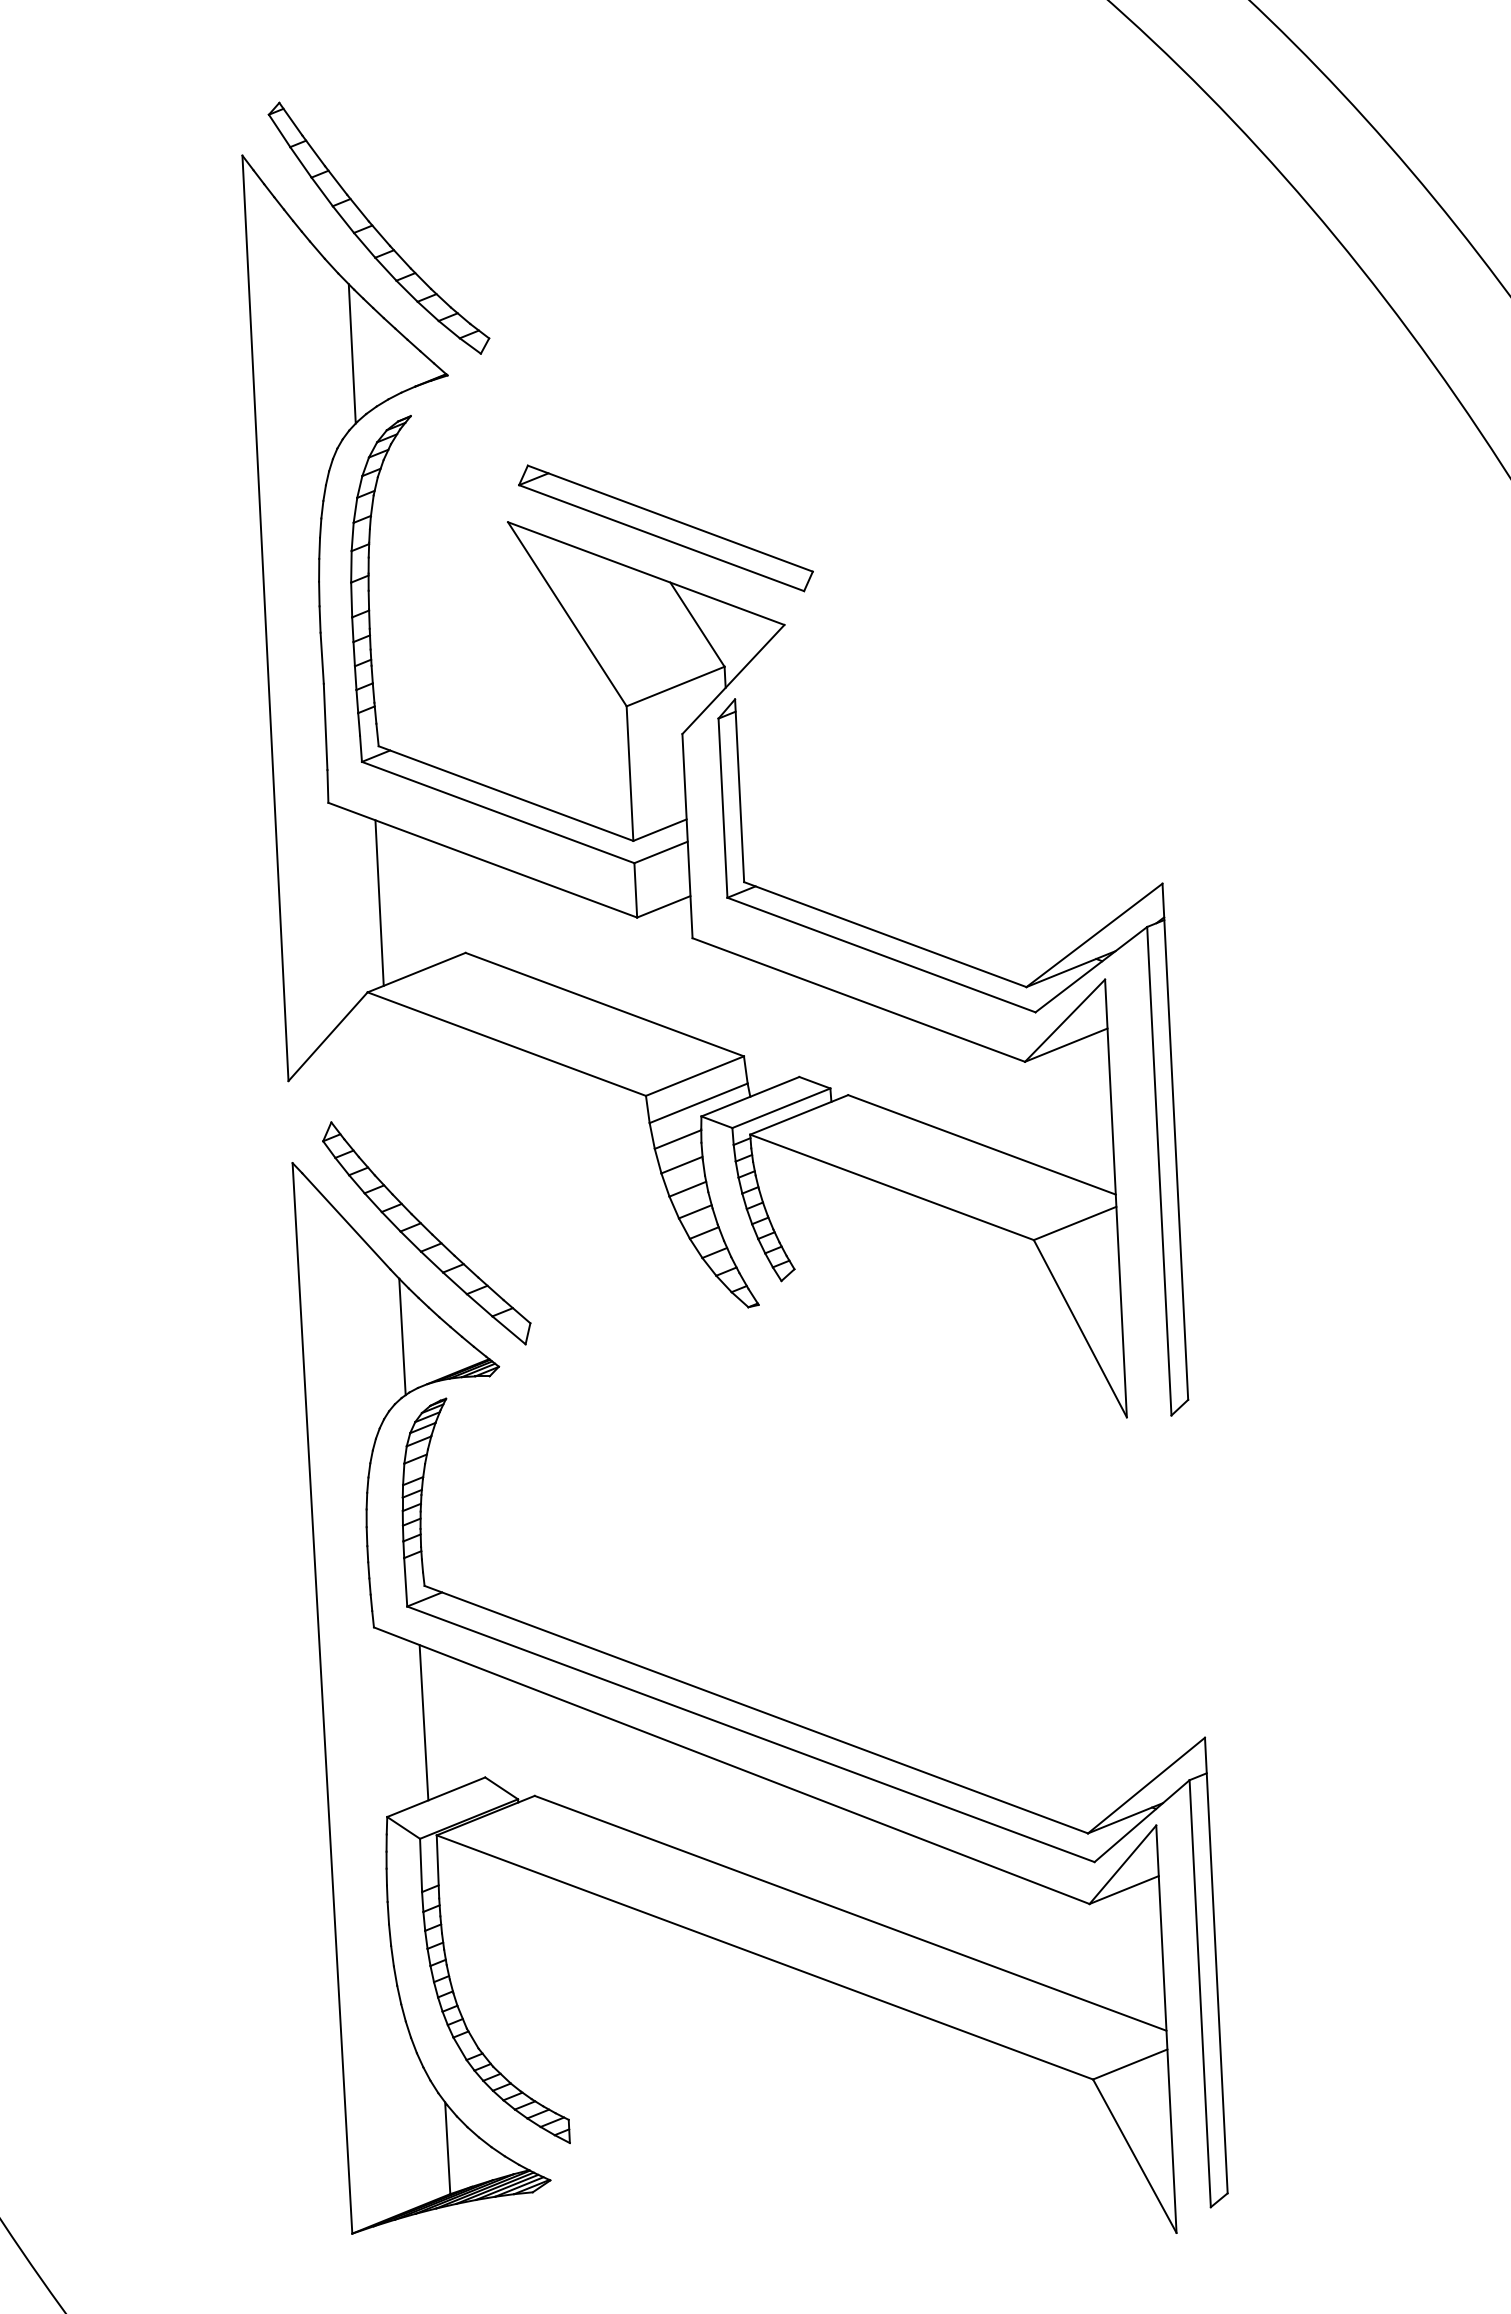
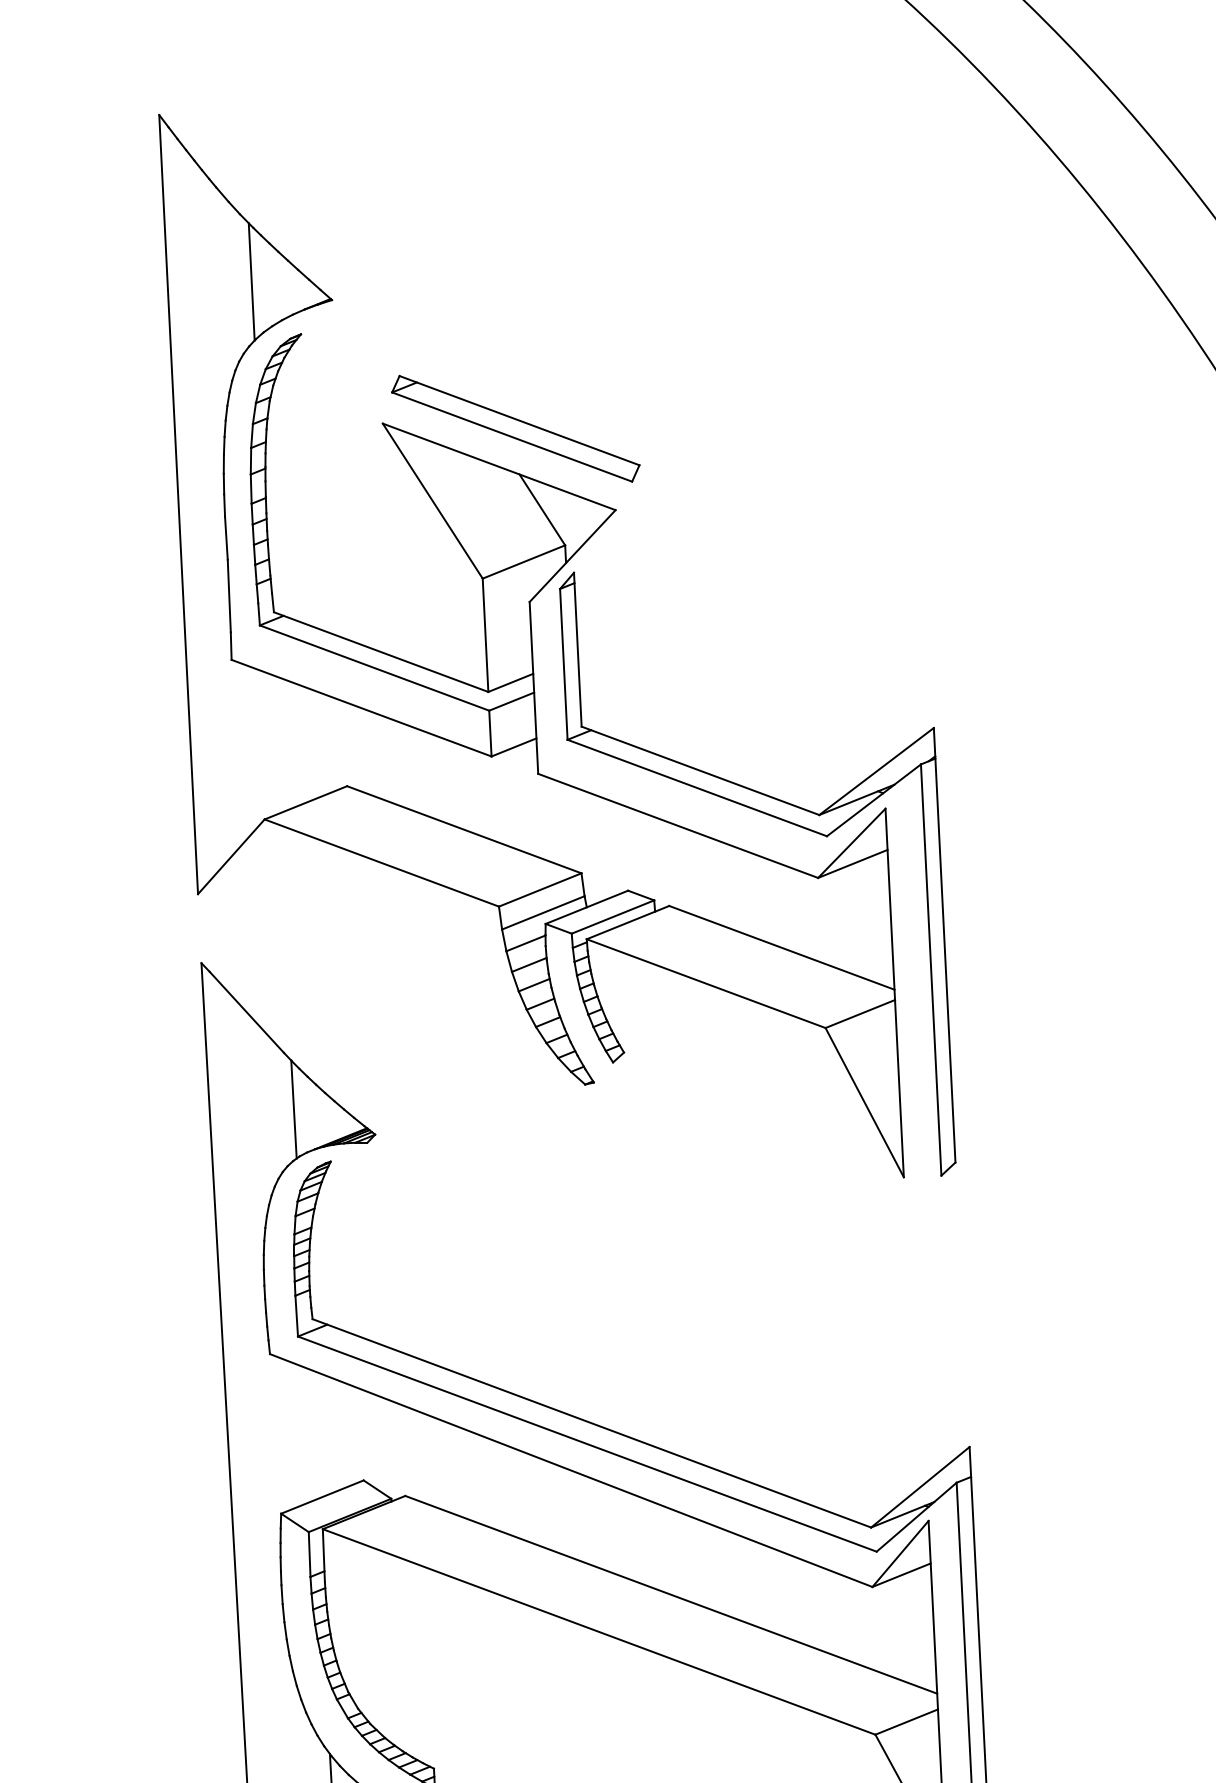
part: (378, 227) -> (273, 175), removed
line: (379, 902) -> (274, 743), removed
part: (426, 1233) -> (314, 1022), removed
line: (423, 1722) -> (311, 1434), removed

